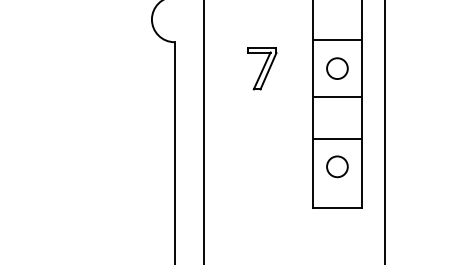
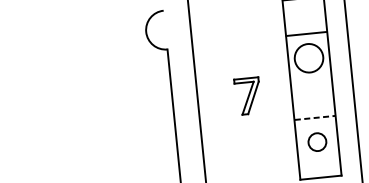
part: (262, 68) -> (248, 96), moved
circle: (337, 68) -> (309, 58), size x1.6
line: (337, 96) -> (311, 82), removed
line: (337, 138) -> (315, 117), solid -> dashed

